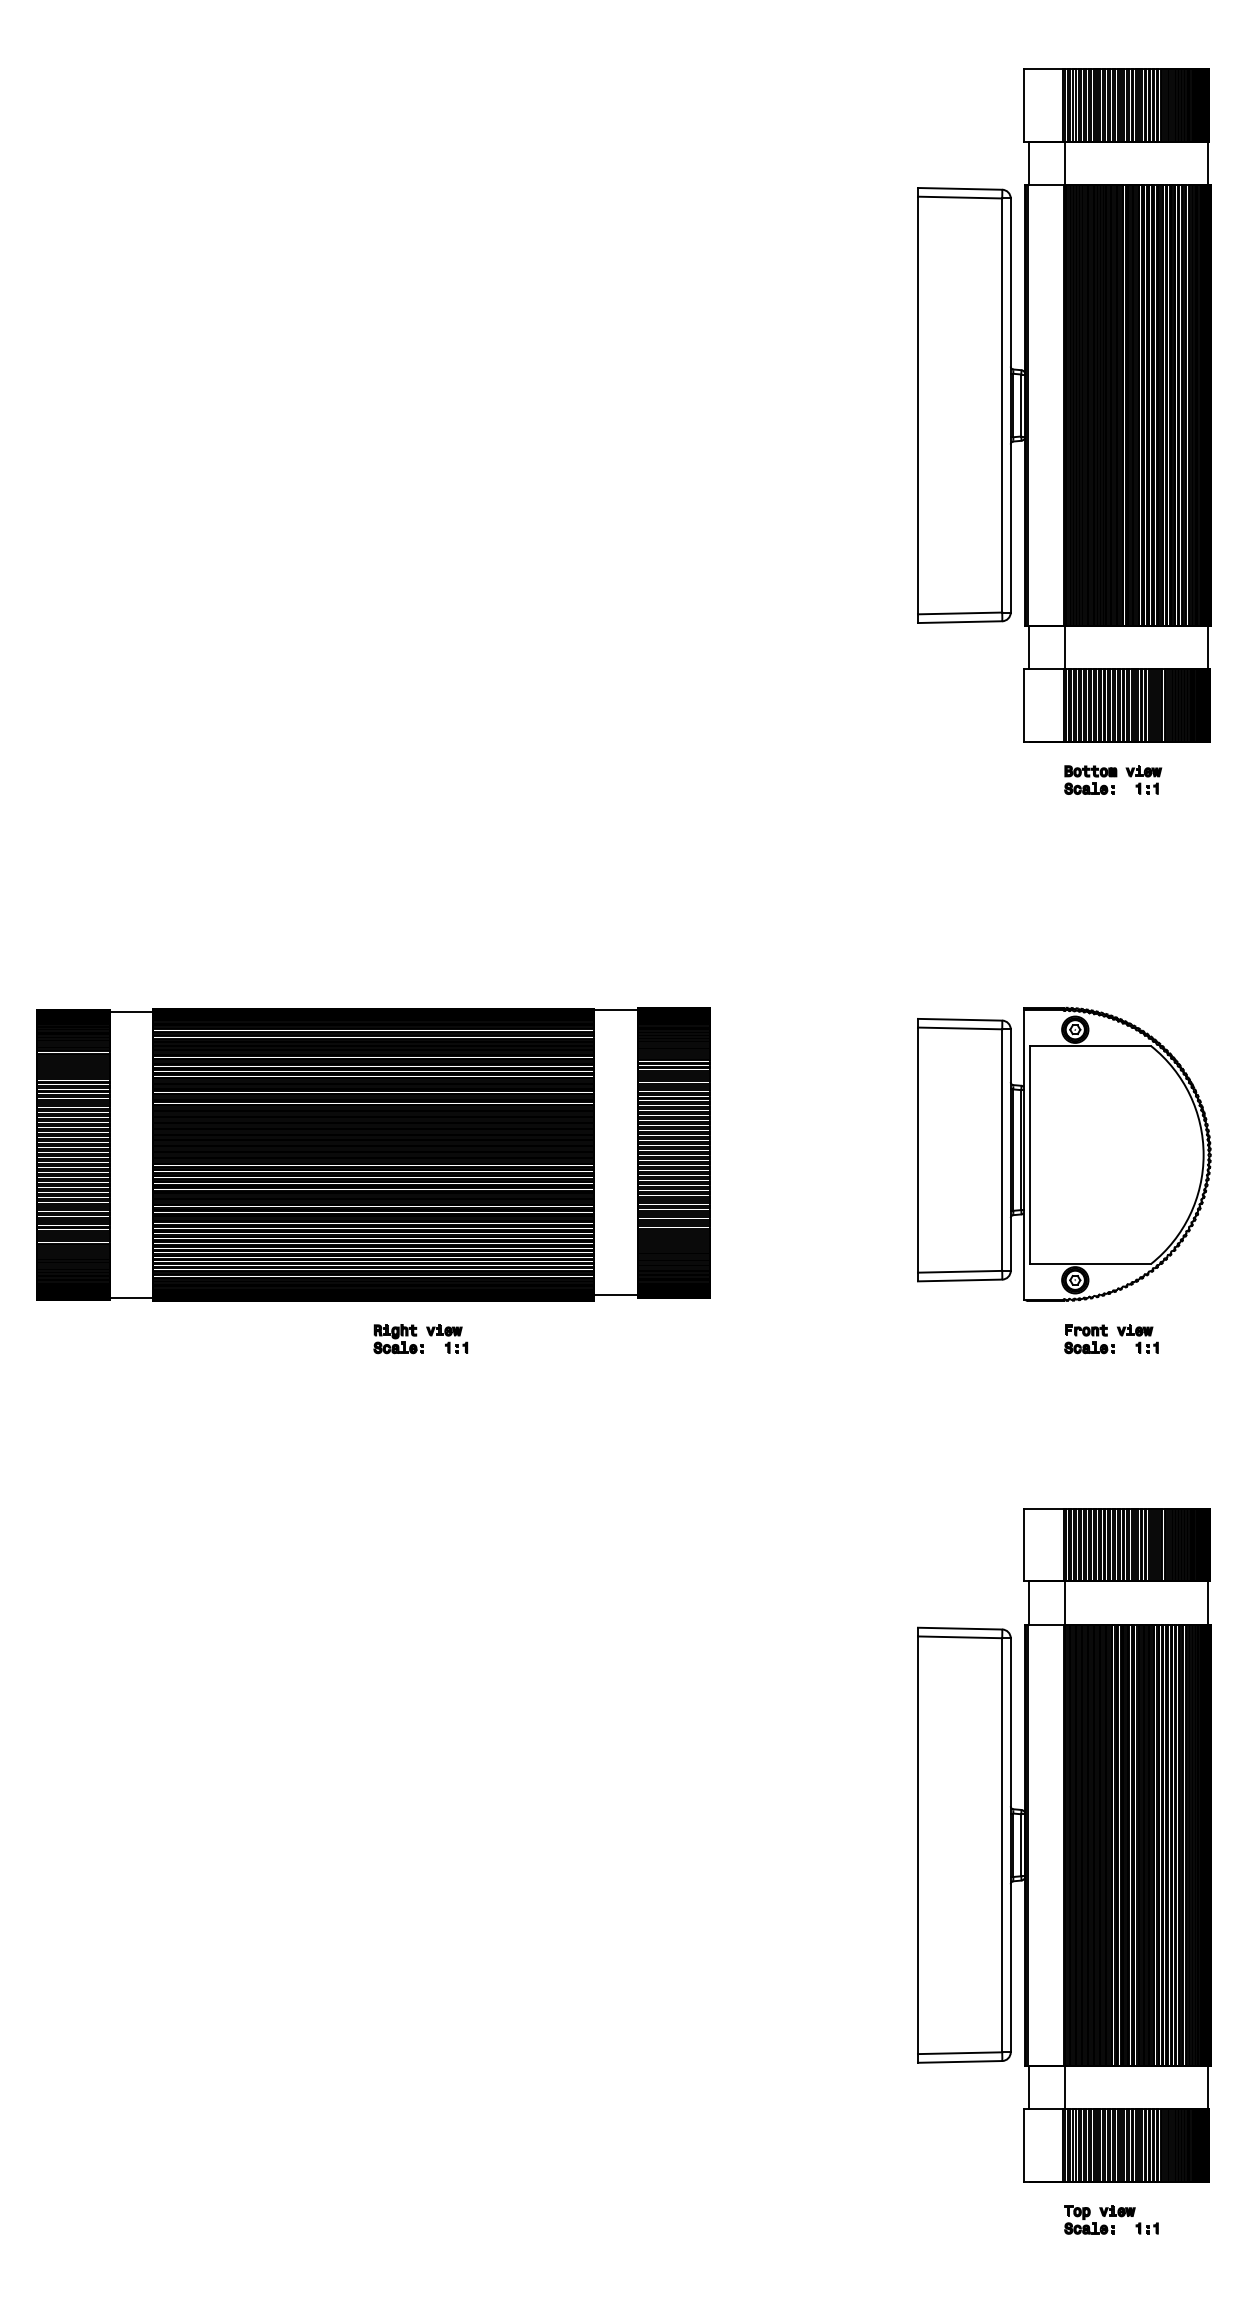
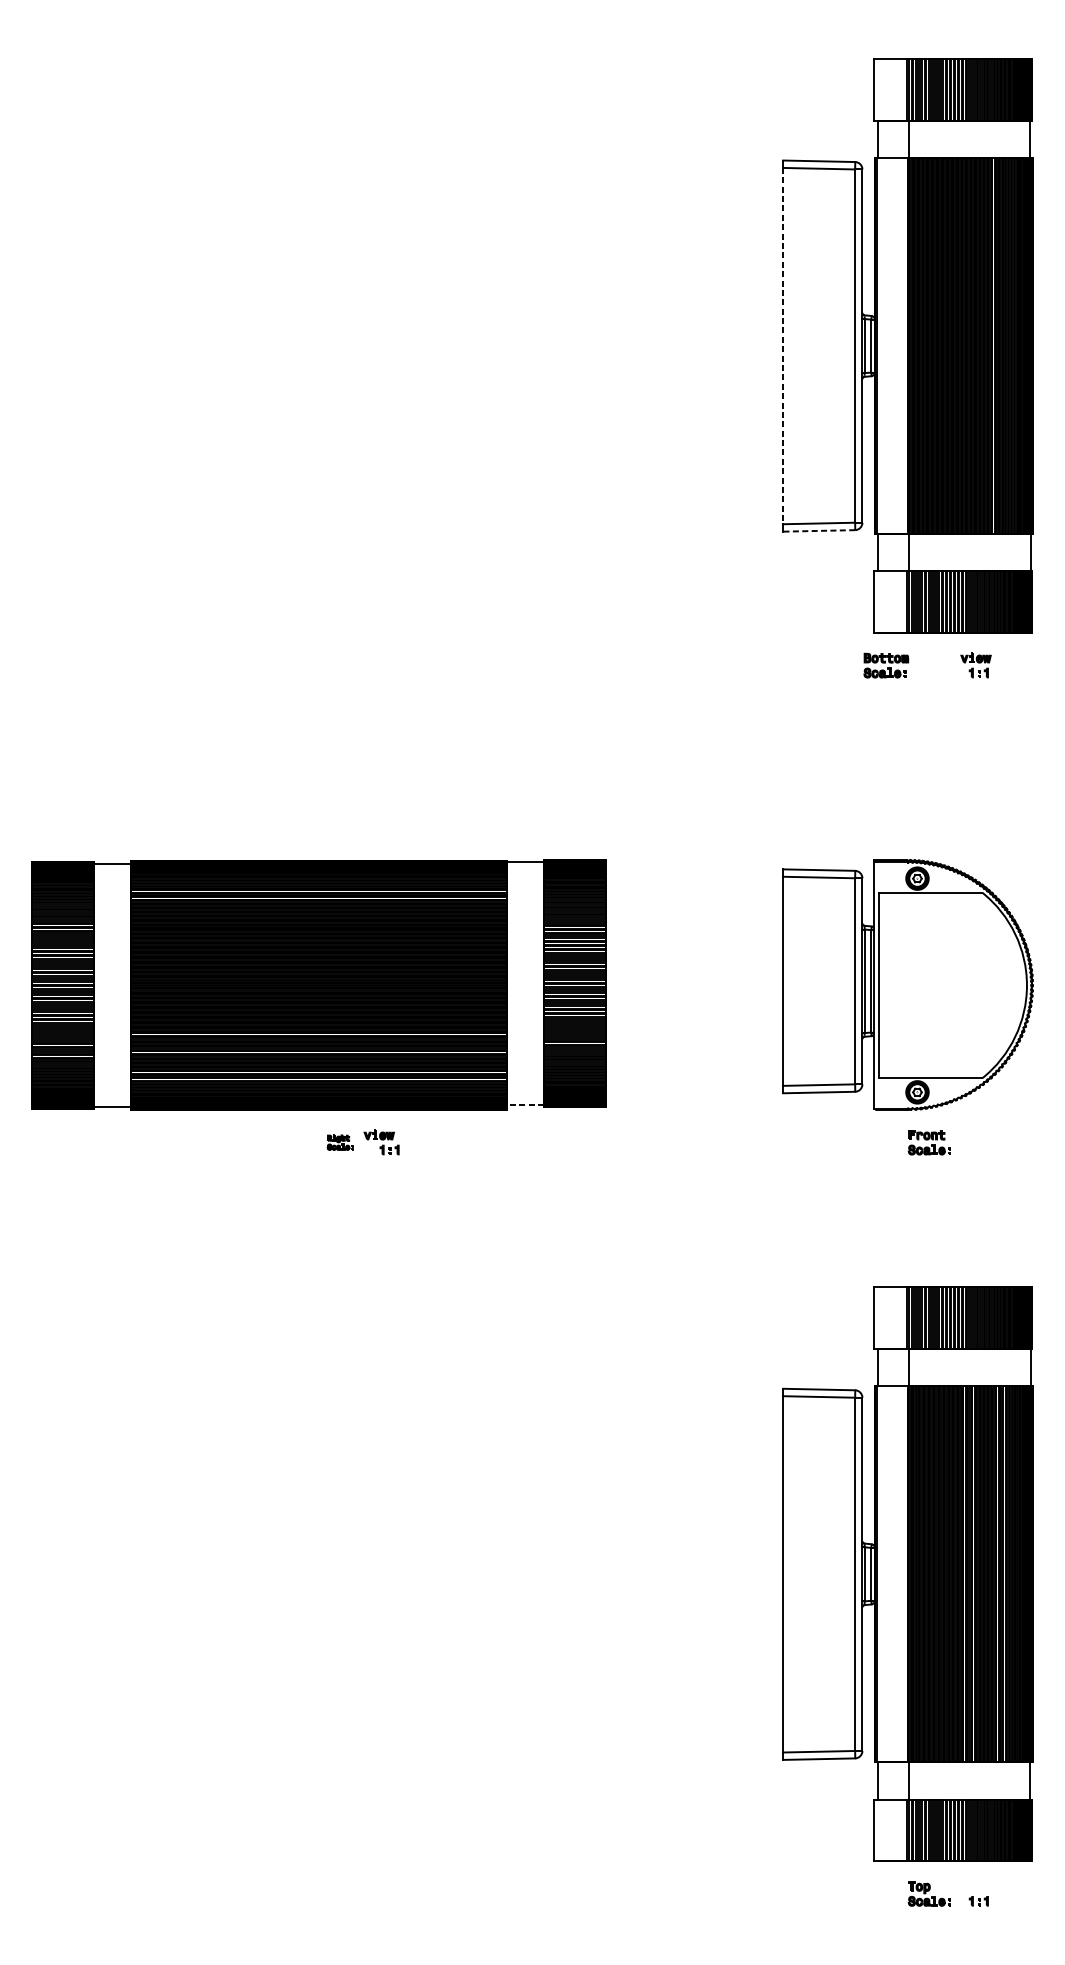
line: (917, 405) -> (782, 346), solid -> dashed
line: (959, 622) -> (818, 531), solid -> dashed
part: (1090, 779) -> (886, 665), moved
line: (615, 1295) -> (525, 1105), solid -> dashed
part: (1137, 1338) -> (970, 1142), removed
part: (398, 1339) -> (340, 1142), size x0.6
part: (1117, 2211) -> (953, 1886), removed

